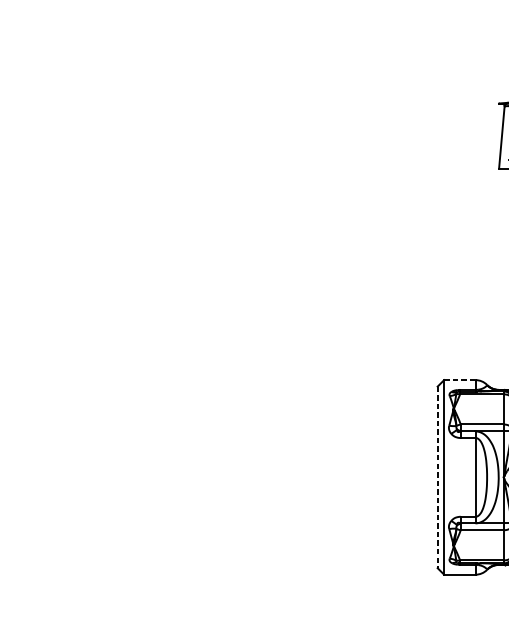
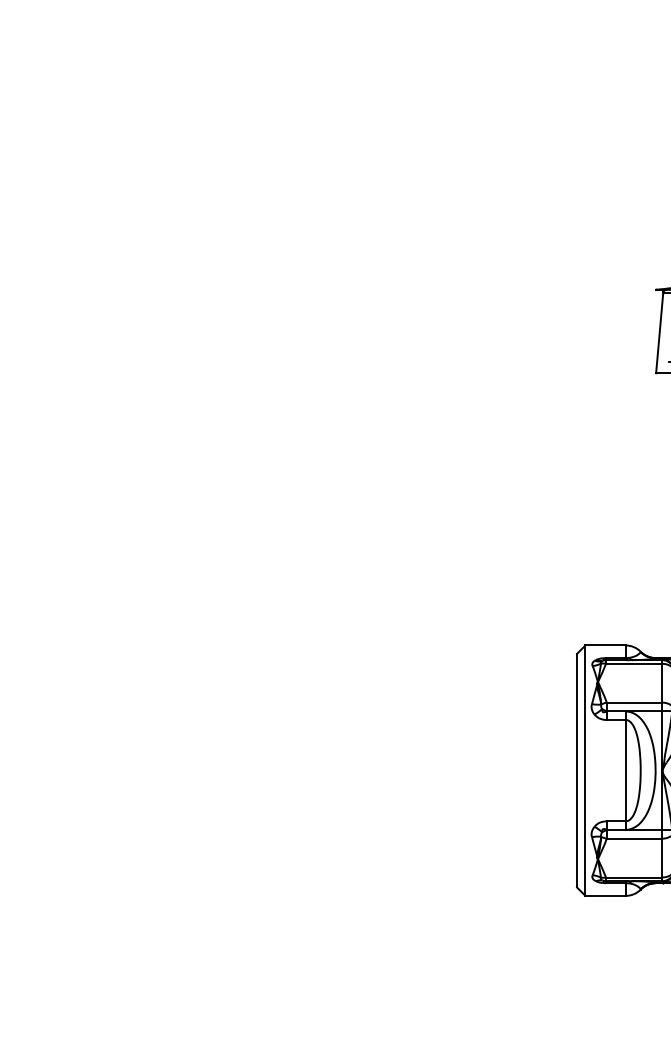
line: (460, 380) -> (606, 645), dashed -> solid
line: (437, 477) -> (577, 770), dashed -> solid

